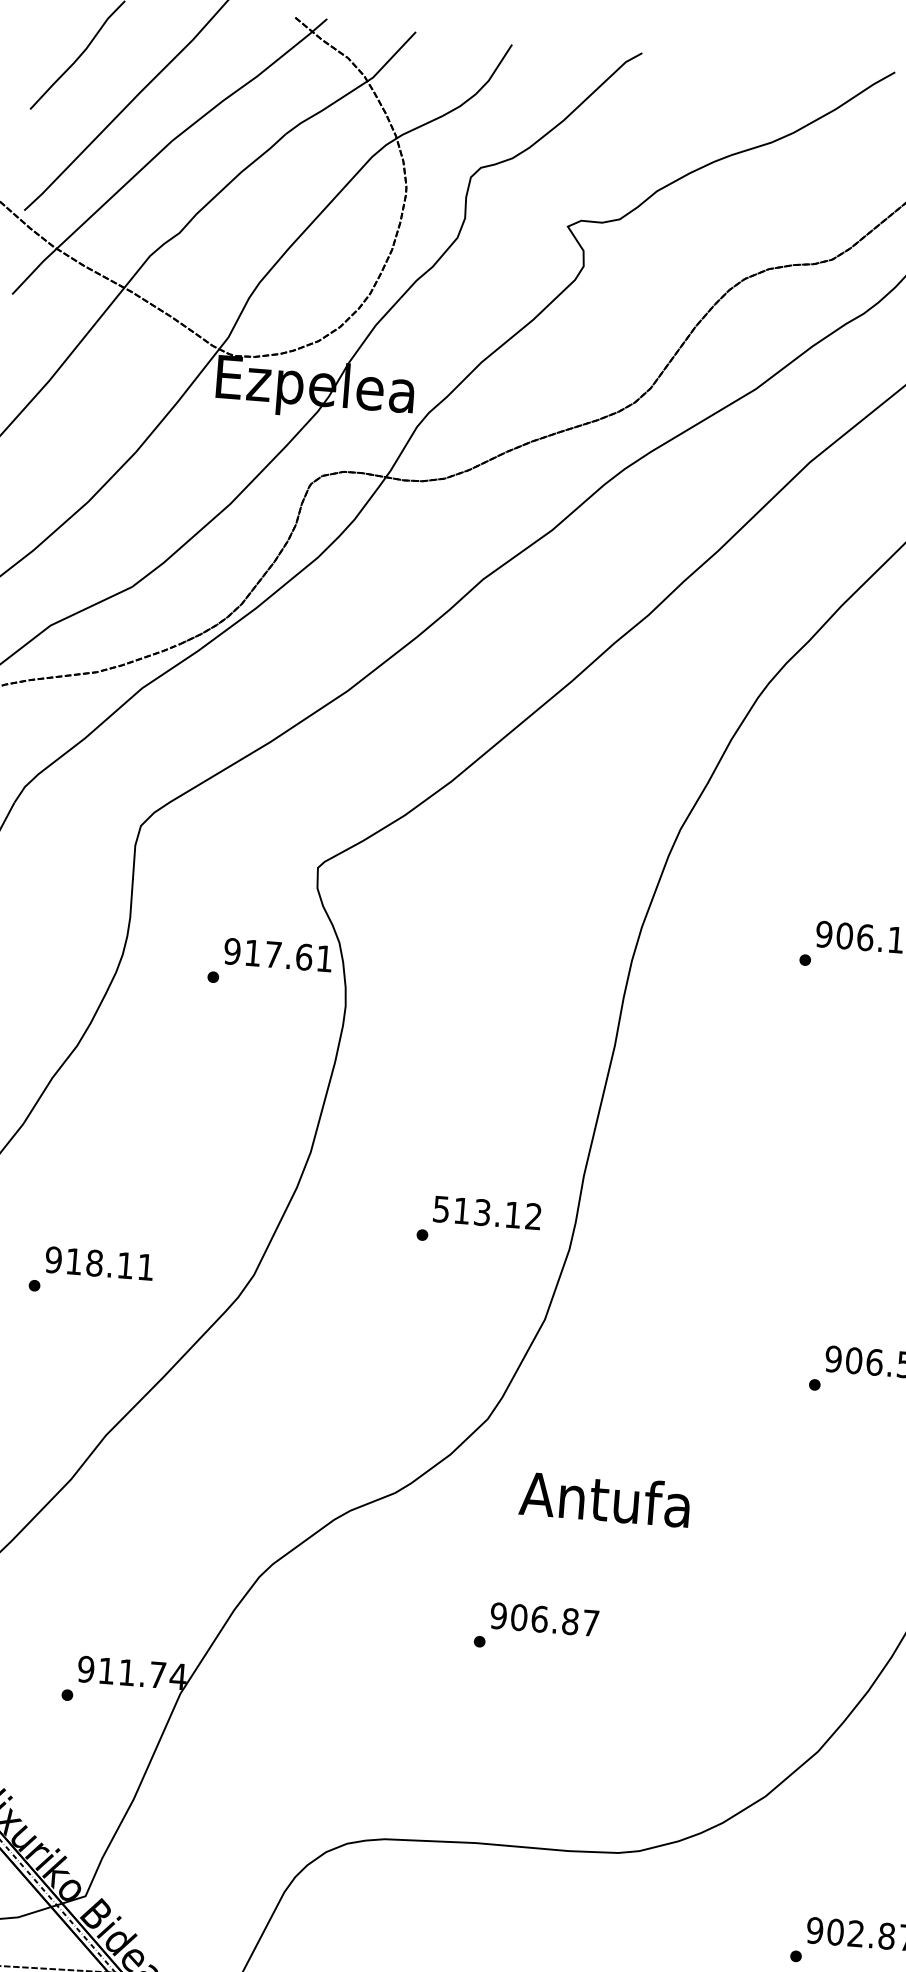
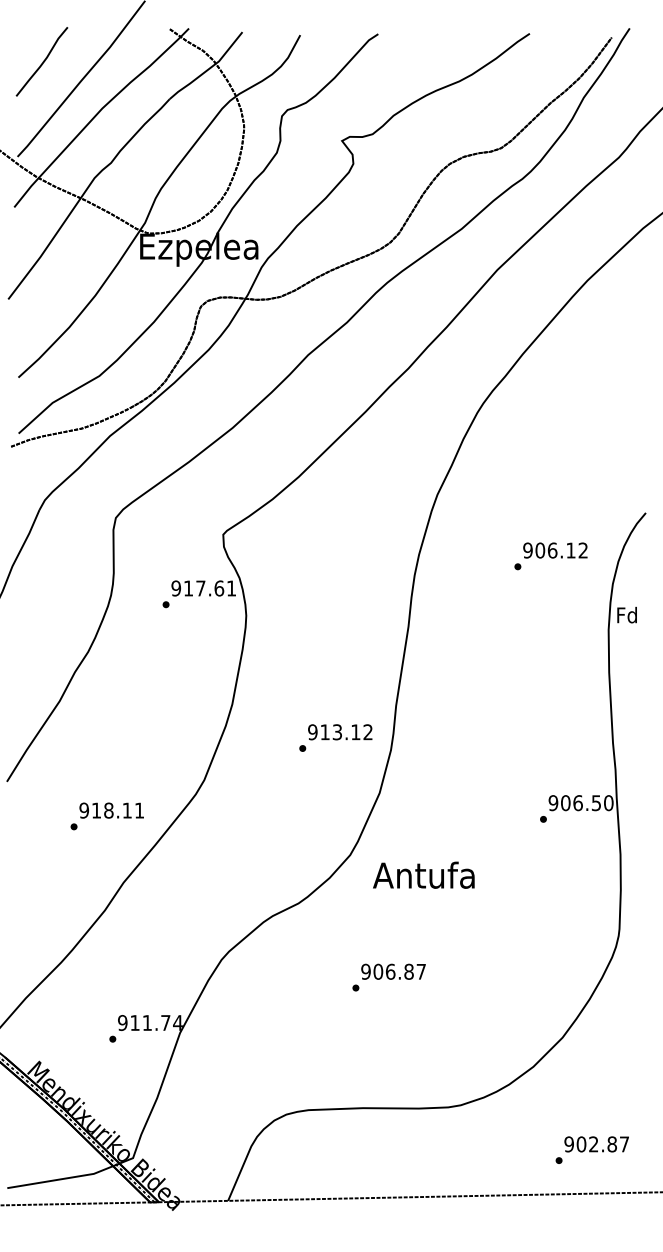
text: (440, 1209) -> (312, 732), 513.12 -> 913.12
text: (90, 1272) -> (106, 816), moved
text: (604, 1497) -> (423, 874), moved

